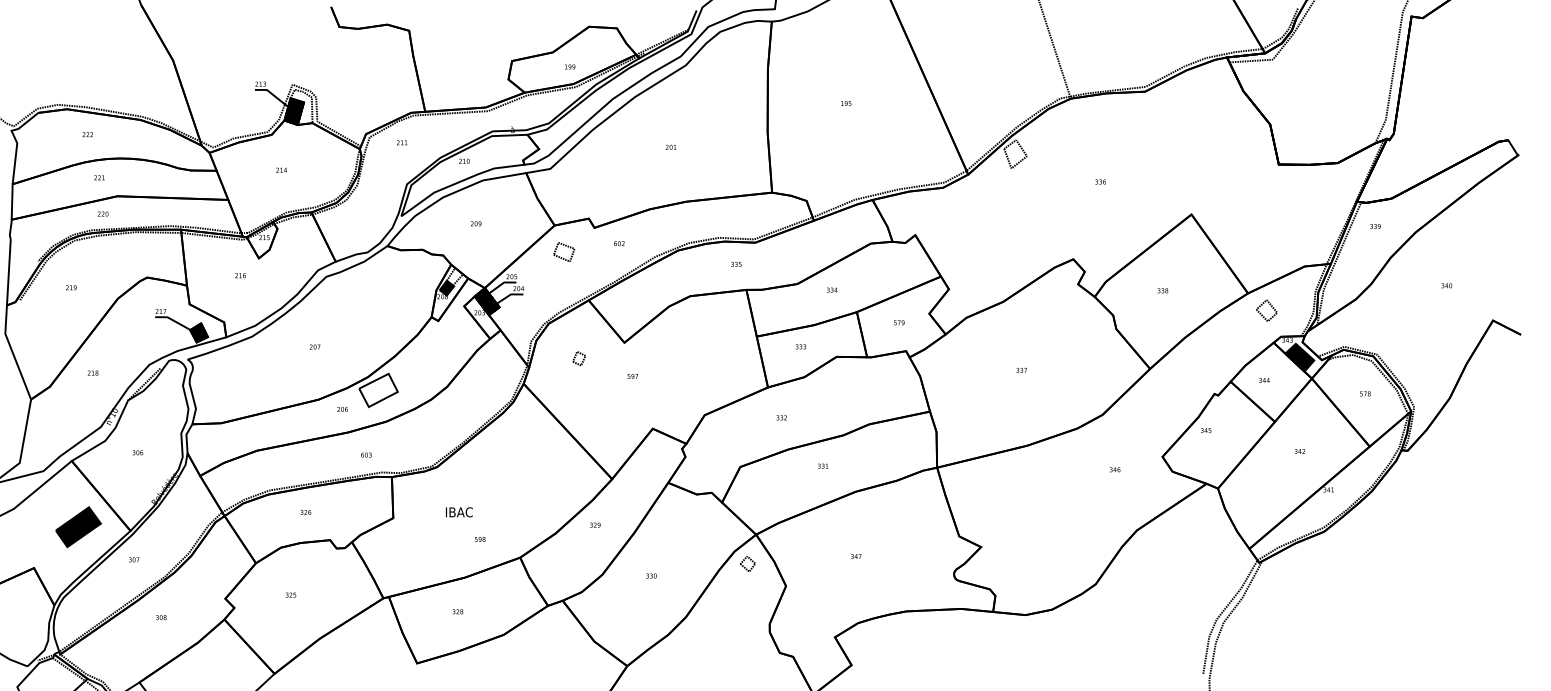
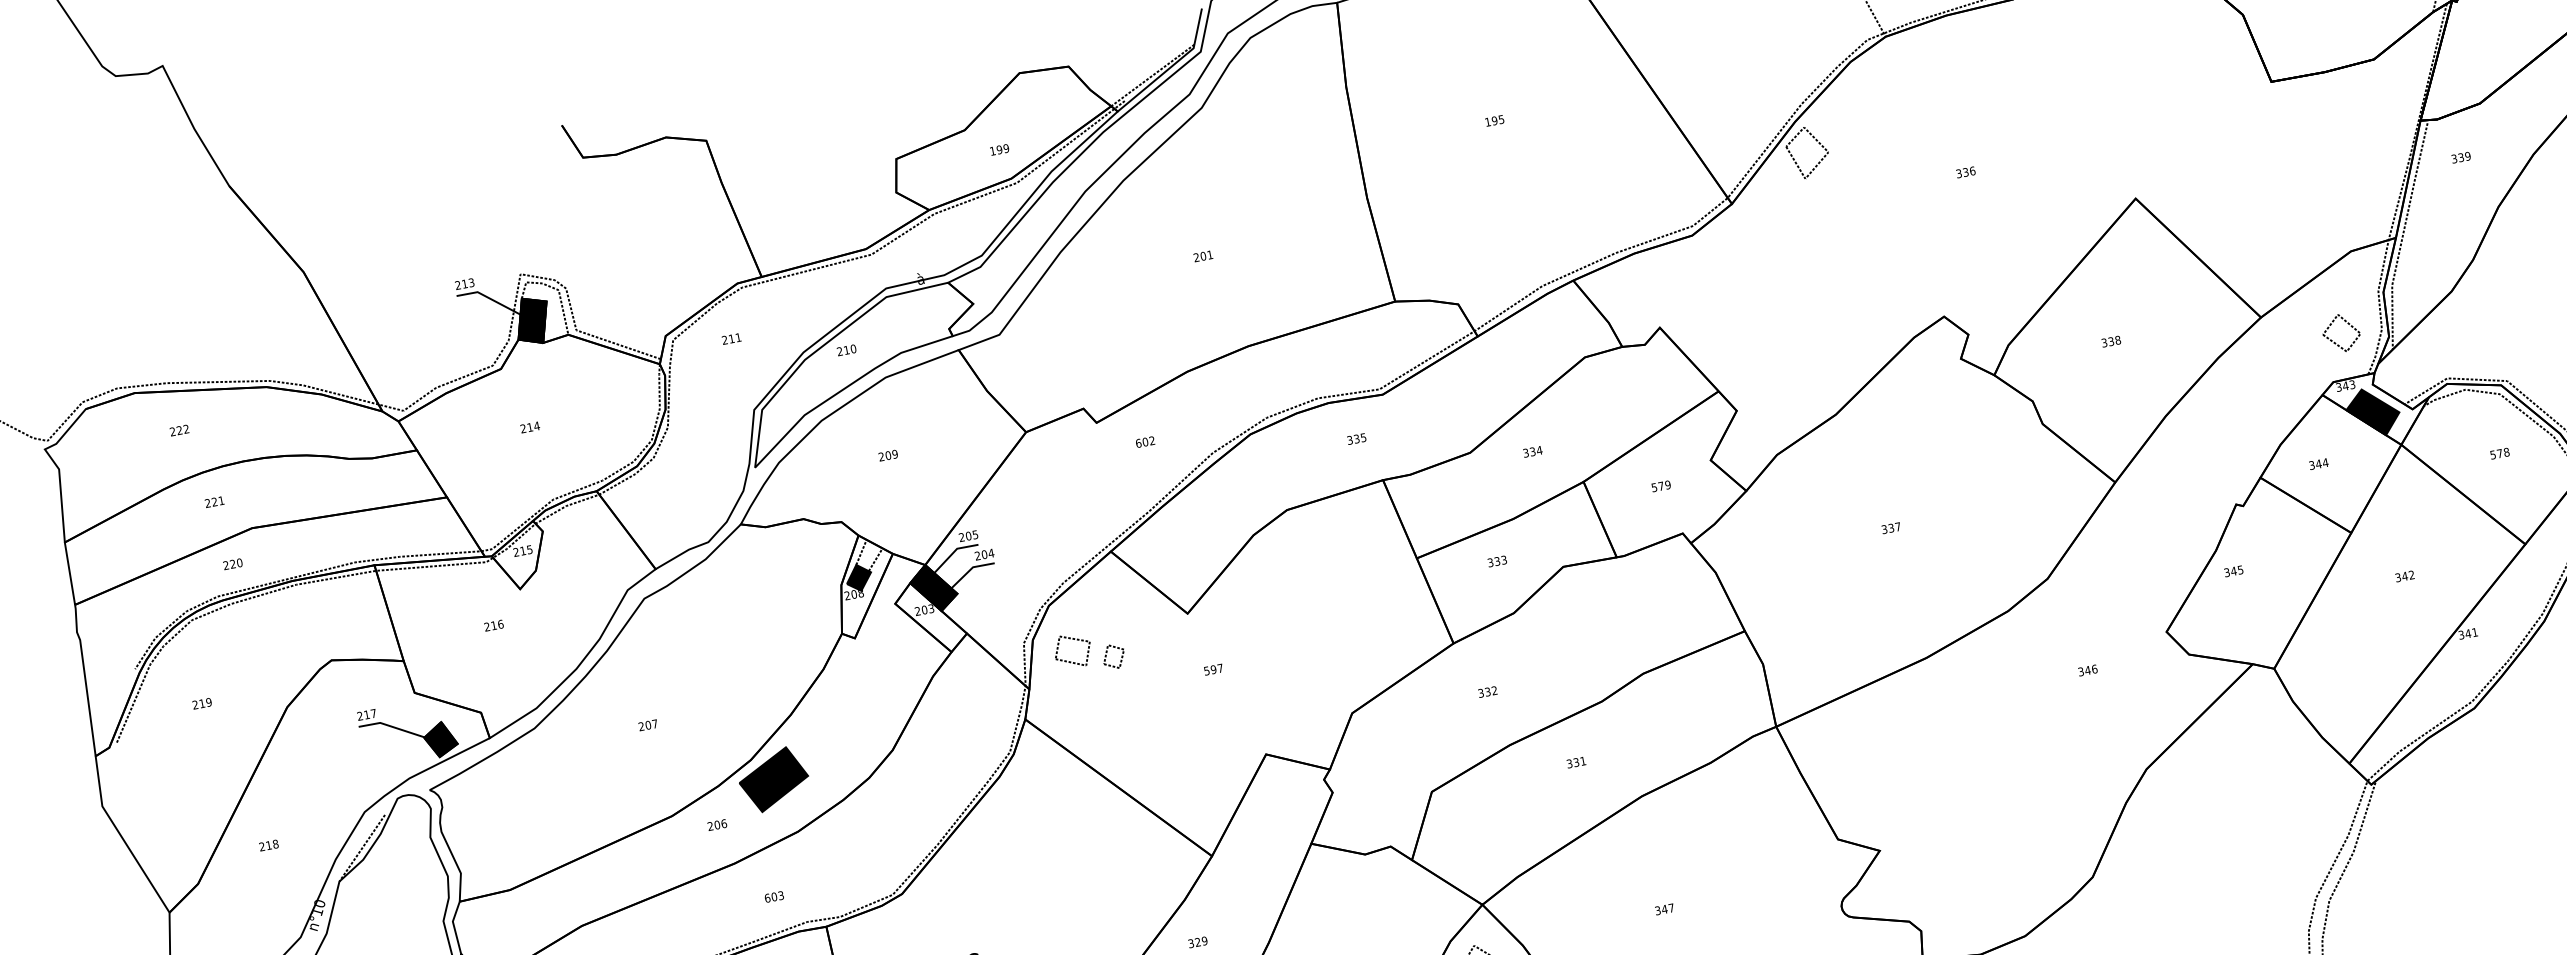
part: (564, 252) -> (1073, 651), moved
part: (1266, 310) -> (2340, 333), moved
fill: (378, 390) -> (773, 779), added

